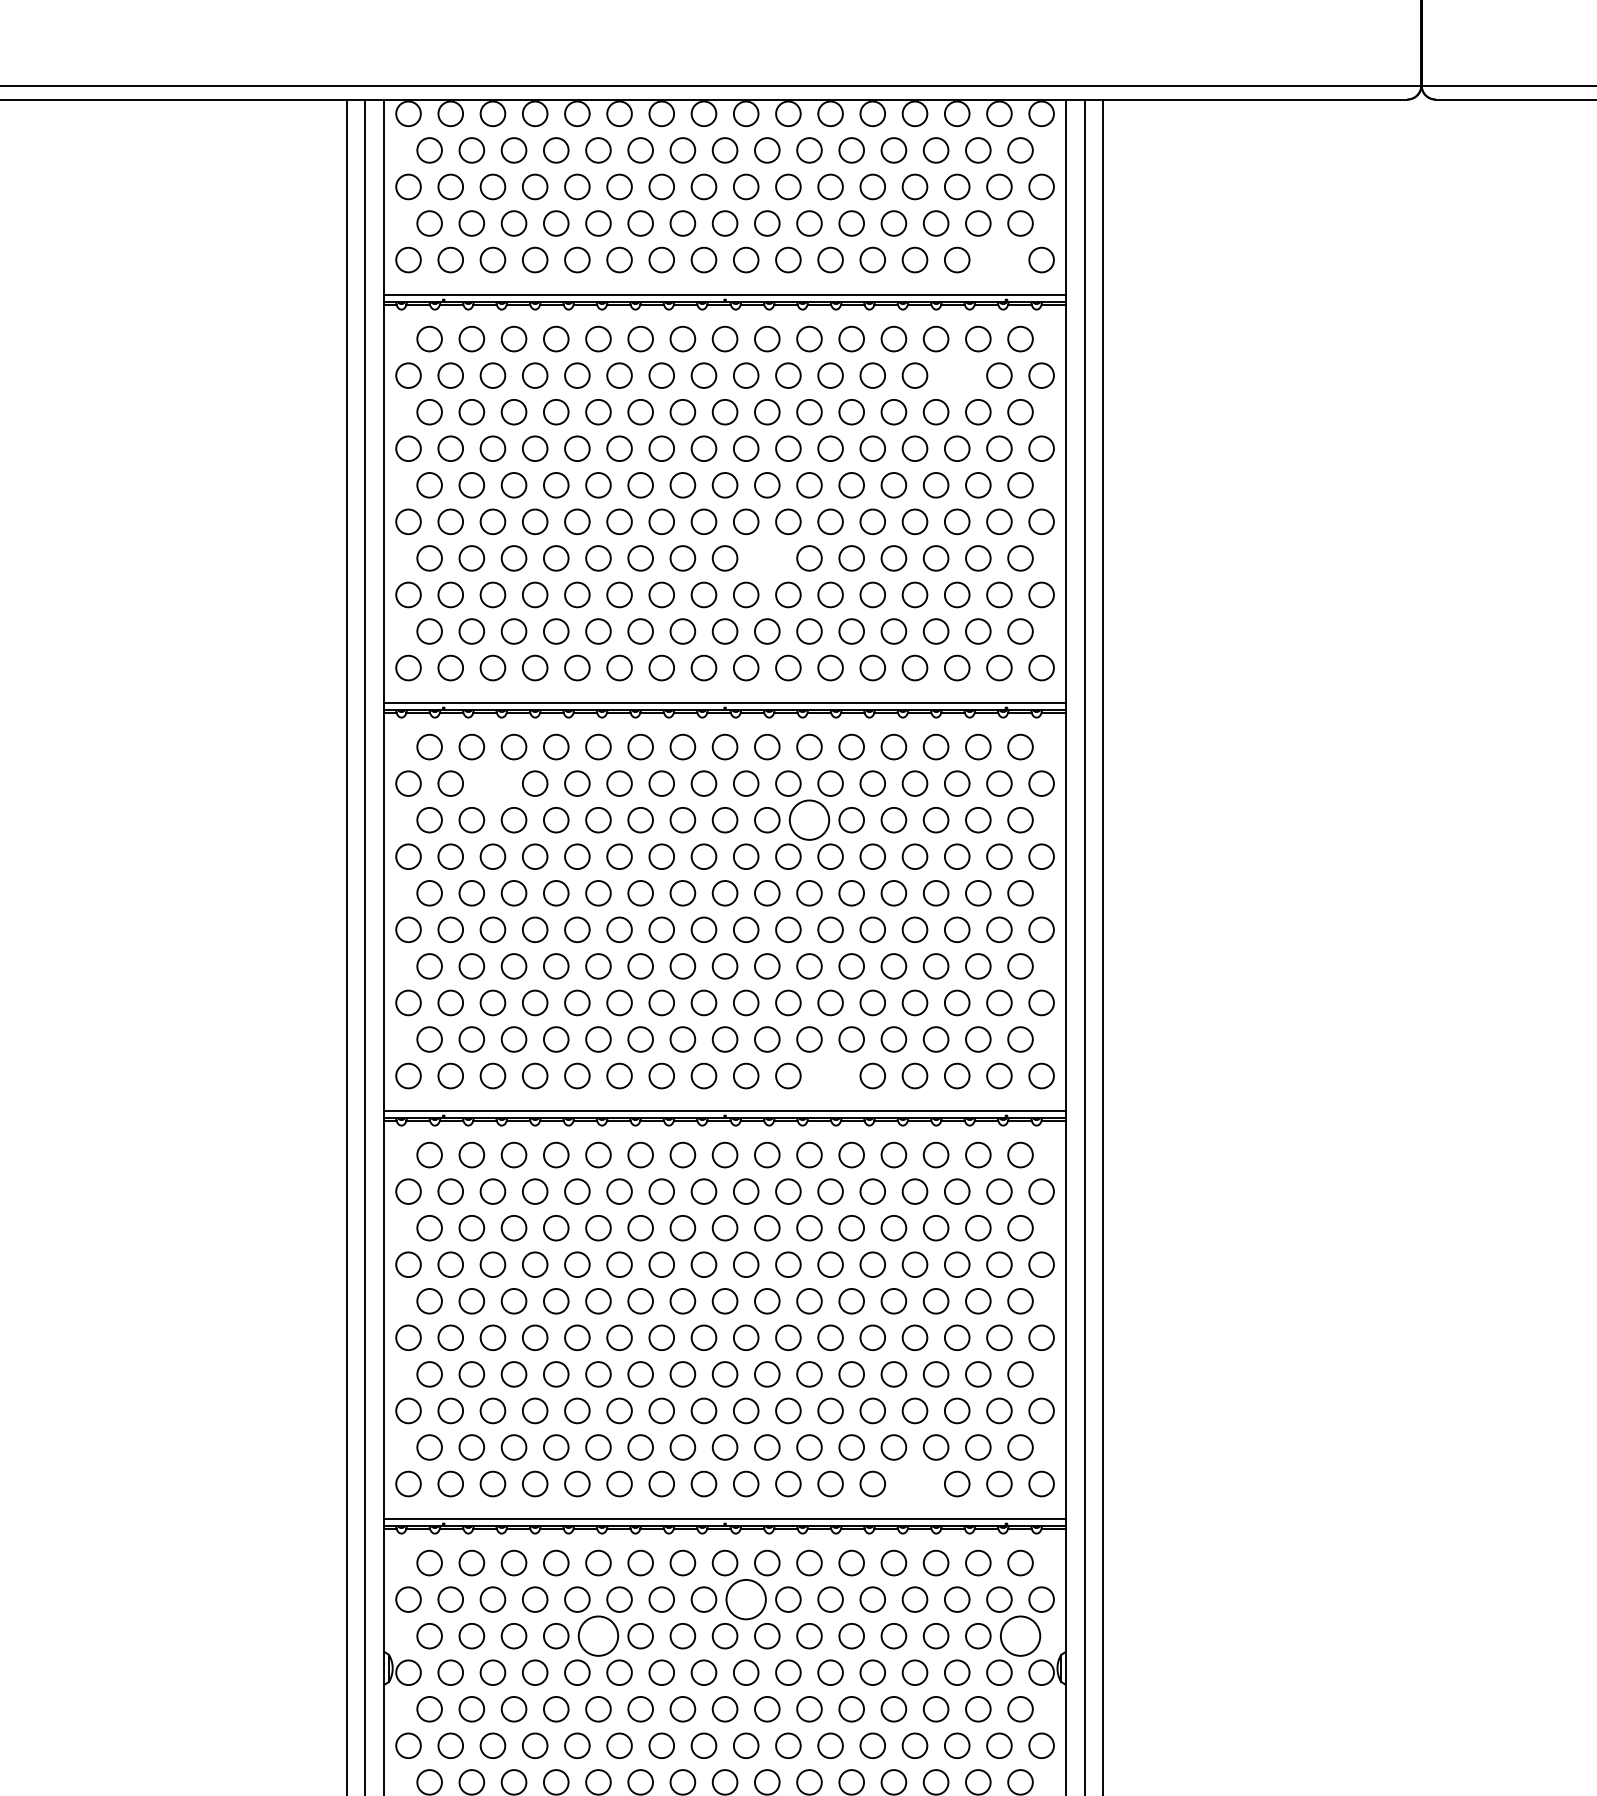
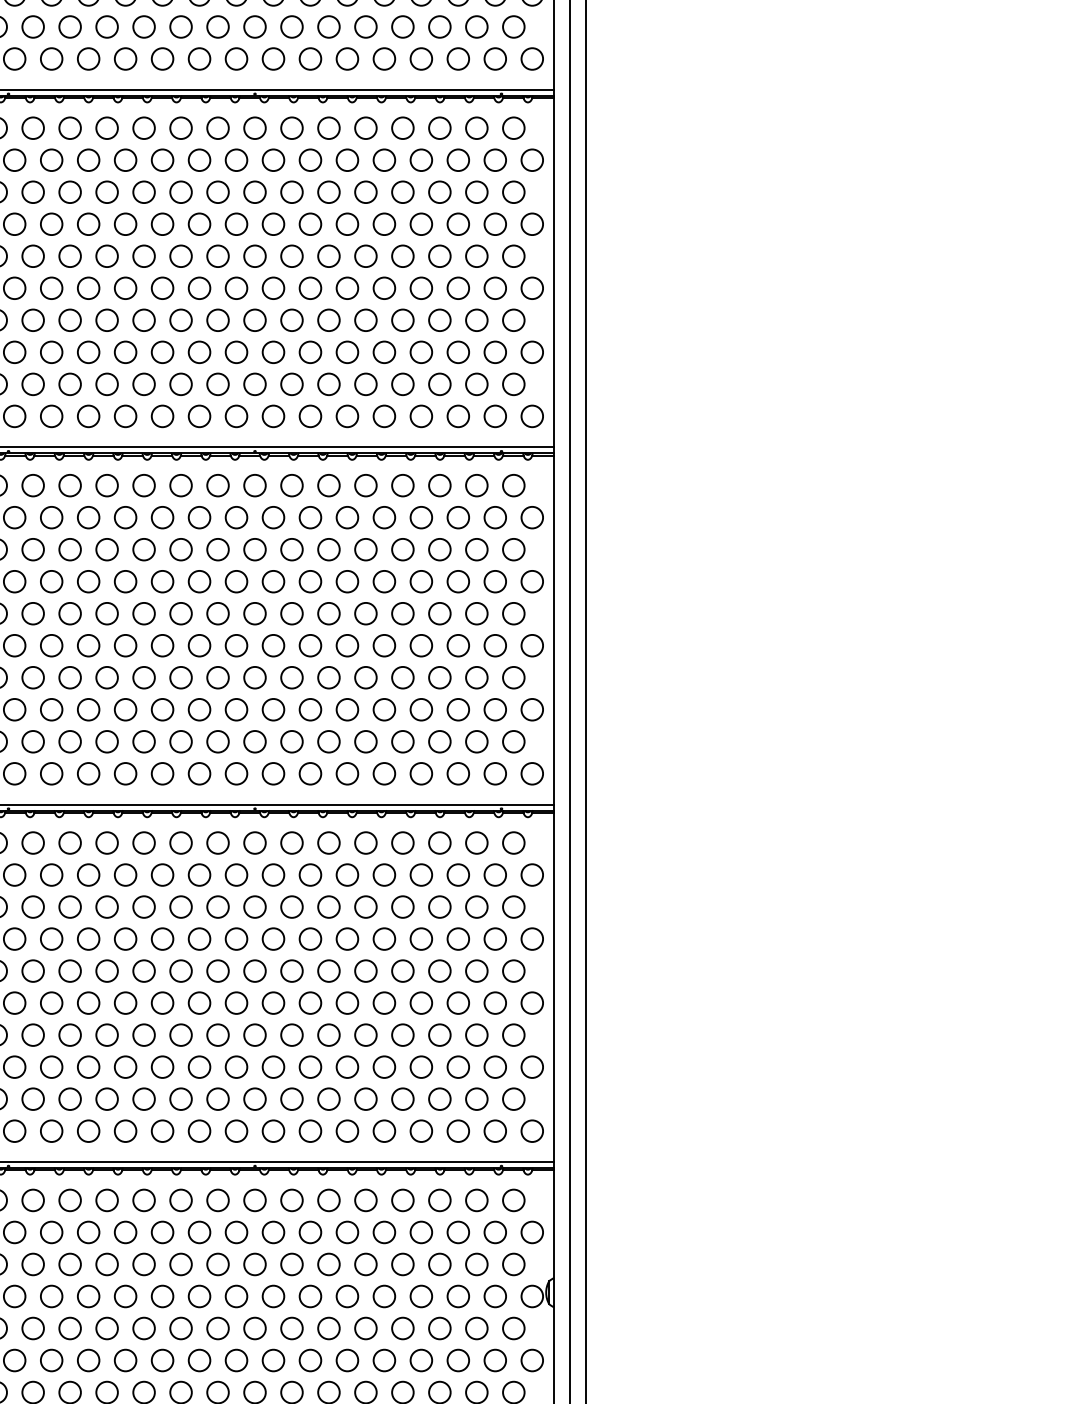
circle: (999, 259) -> (495, 58), added
circle: (957, 375) -> (458, 160), added
circle: (767, 558) -> (292, 320), added
circle: (492, 783) -> (51, 517), added
circle: (809, 819) -> (328, 549), size x0.62
circle: (830, 1075) -> (347, 773), added
circle: (914, 1483) -> (420, 1130), added
circle: (745, 1599) -> (272, 1232), size x0.62
circle: (598, 1635) -> (144, 1263), size x0.62
circle: (1020, 1635) -> (513, 1263), size x0.62

